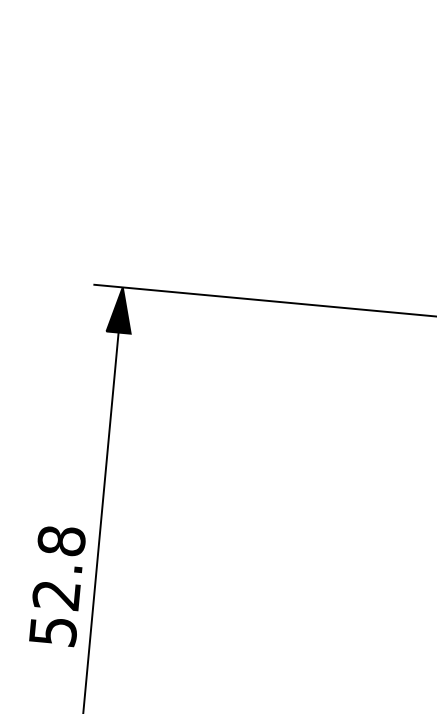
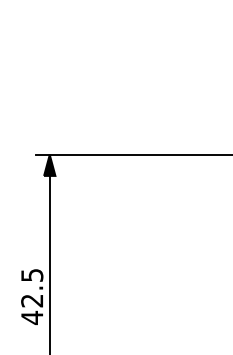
text: (58, 585) -> (32, 296), 52.8 -> 42.5

